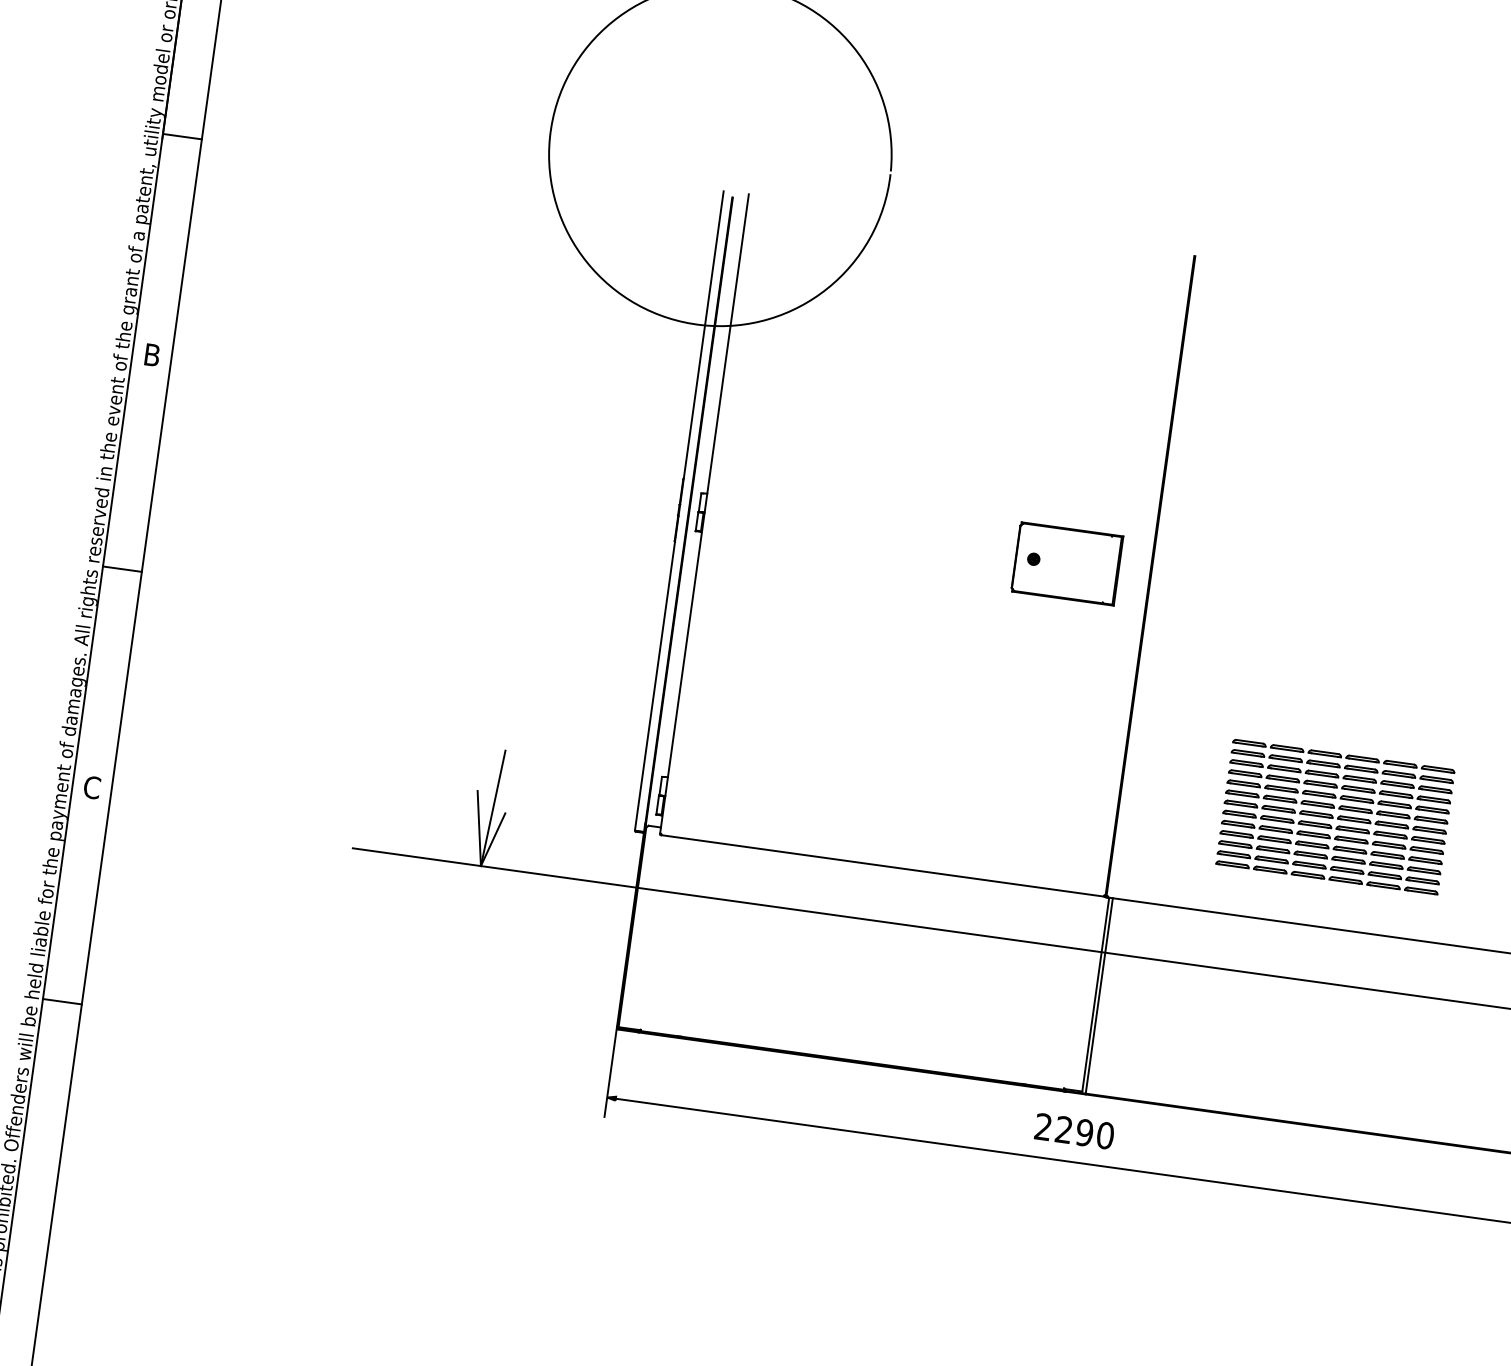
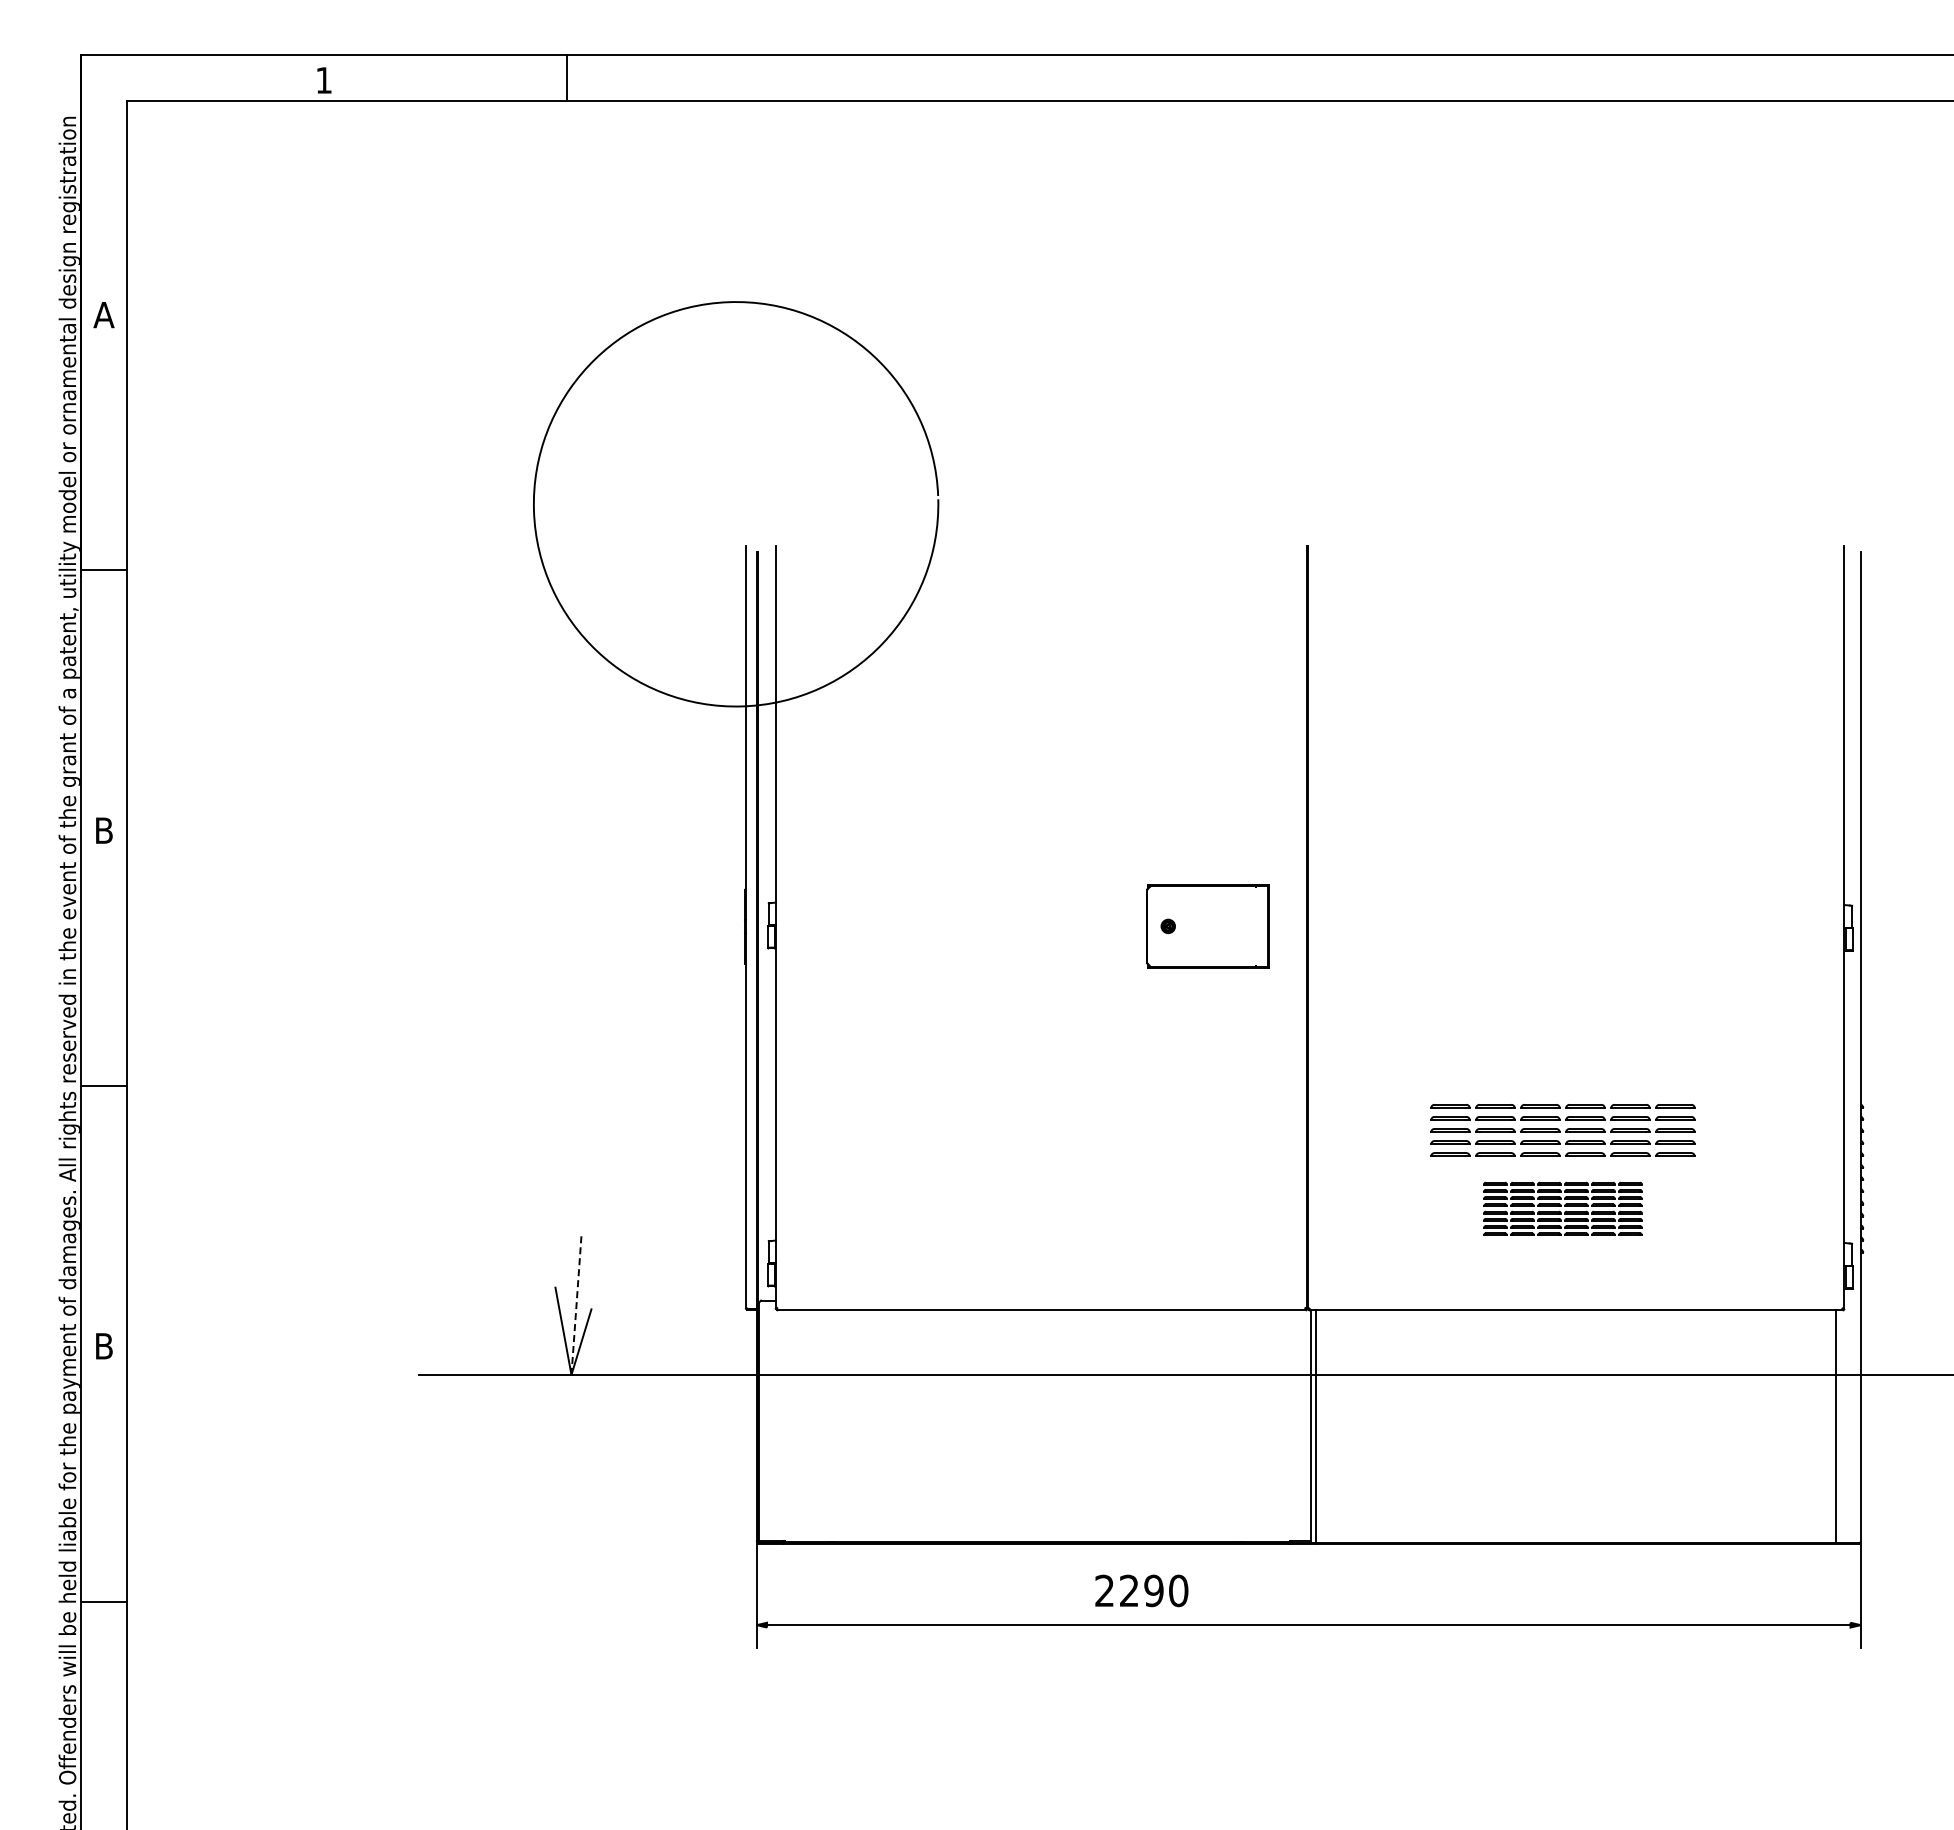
text: (91, 786) -> (103, 1345), C -> B
line: (493, 808) -> (576, 1305), solid -> dashed
part: (1331, 841) -> (1562, 1208), size x0.6
text: (1074, 1131) -> (1141, 1590), moved

